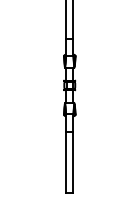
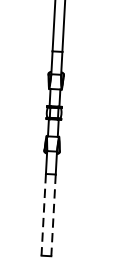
line: (66, 162) -> (44, 214), solid -> dashed
line: (73, 162) -> (53, 215), solid -> dashed

